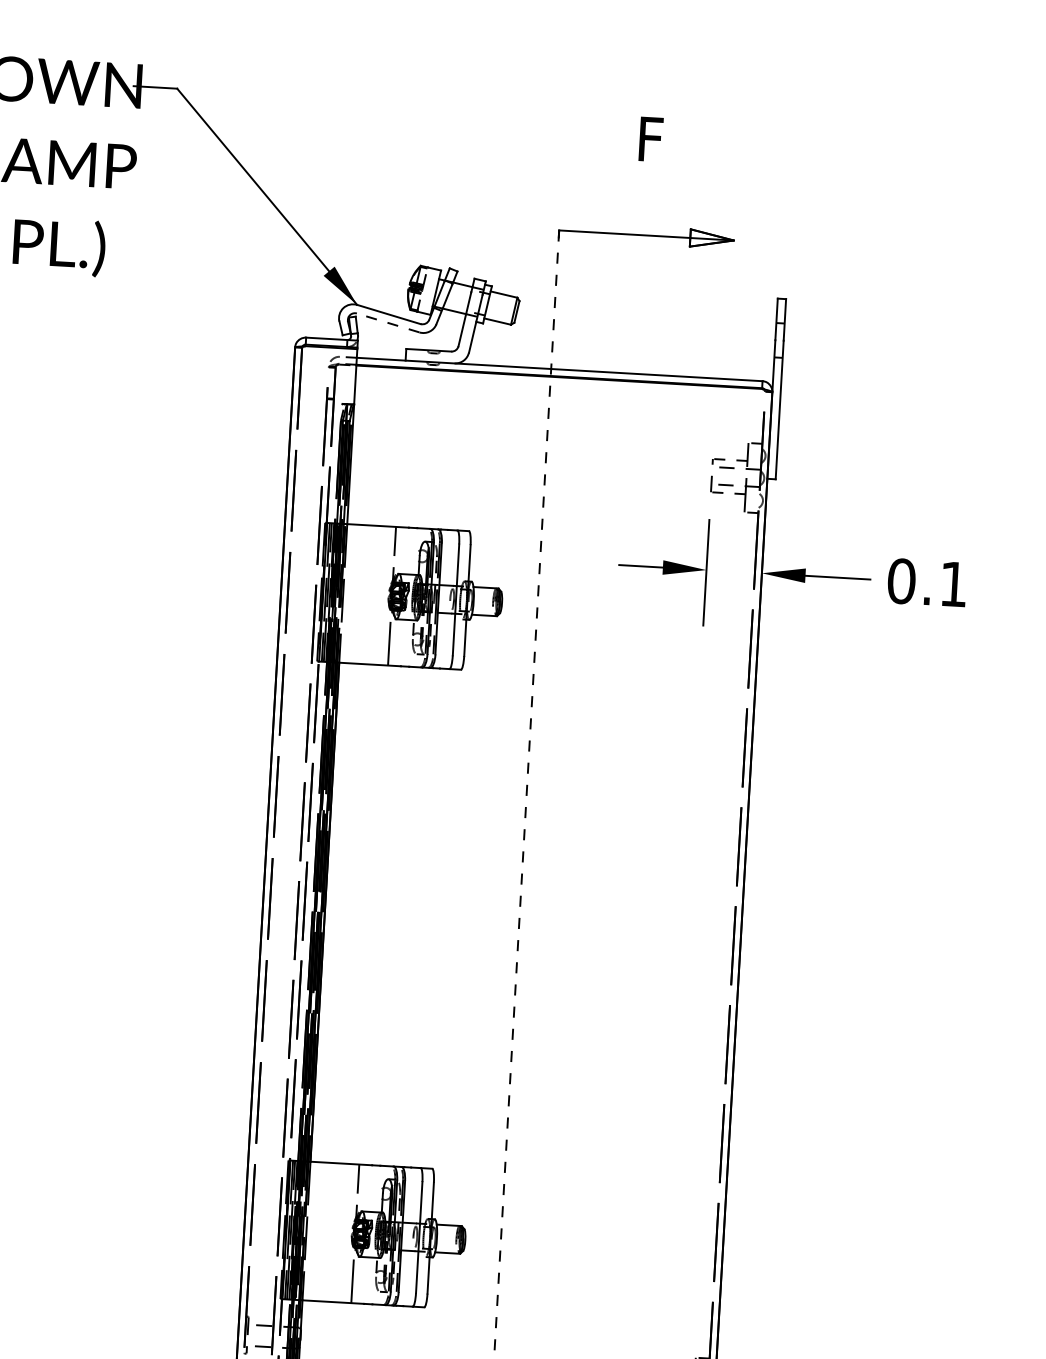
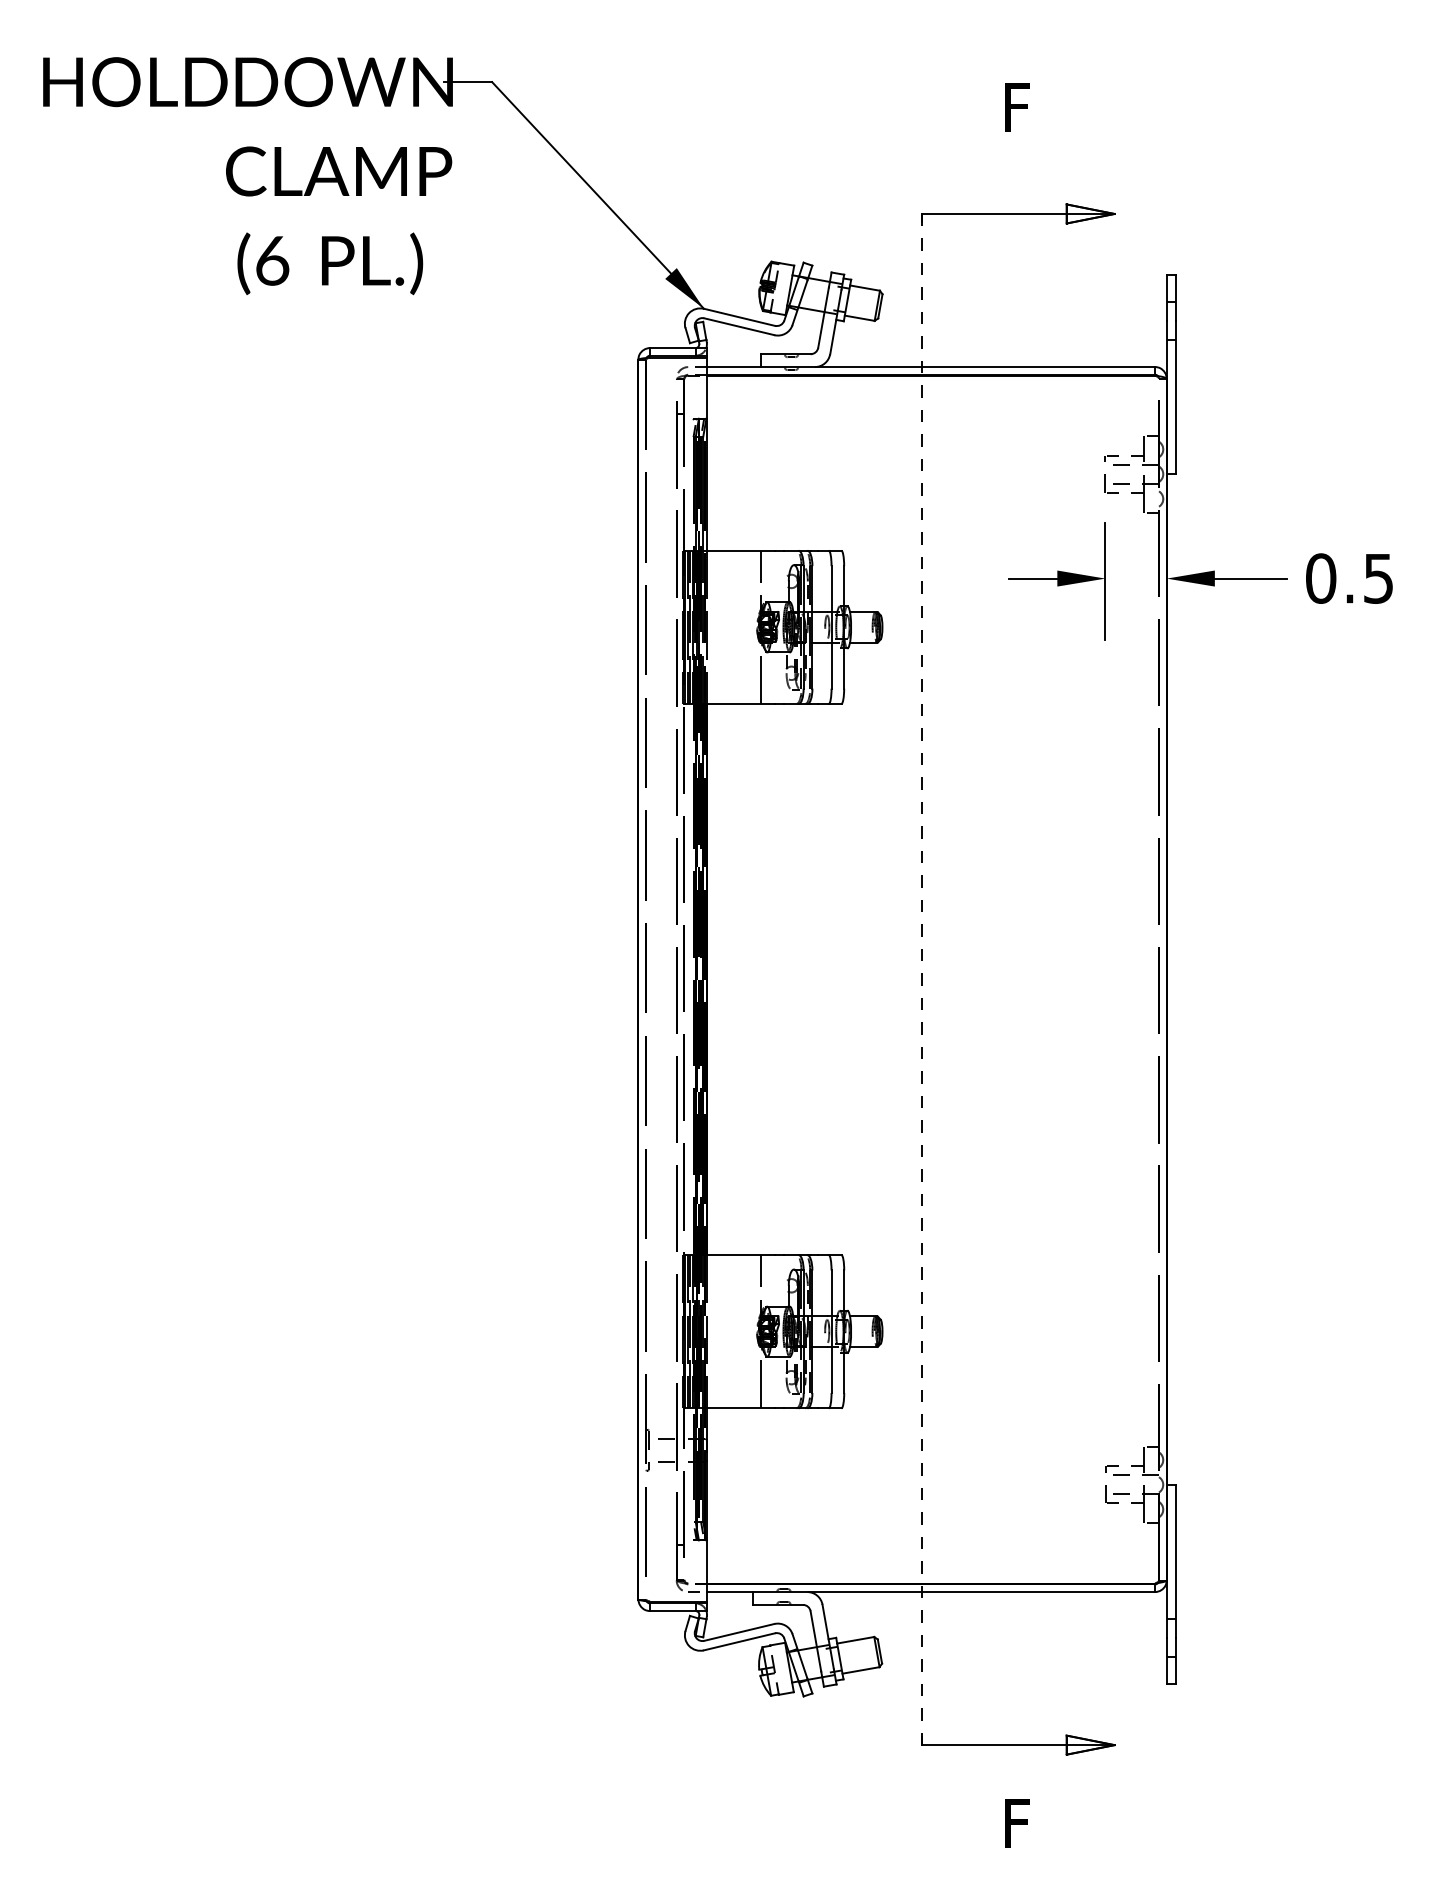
line: (388, 322) -> (739, 326), dashed -> solid
text: (953, 584) -> (1378, 578), 0.1 -> 0.5

